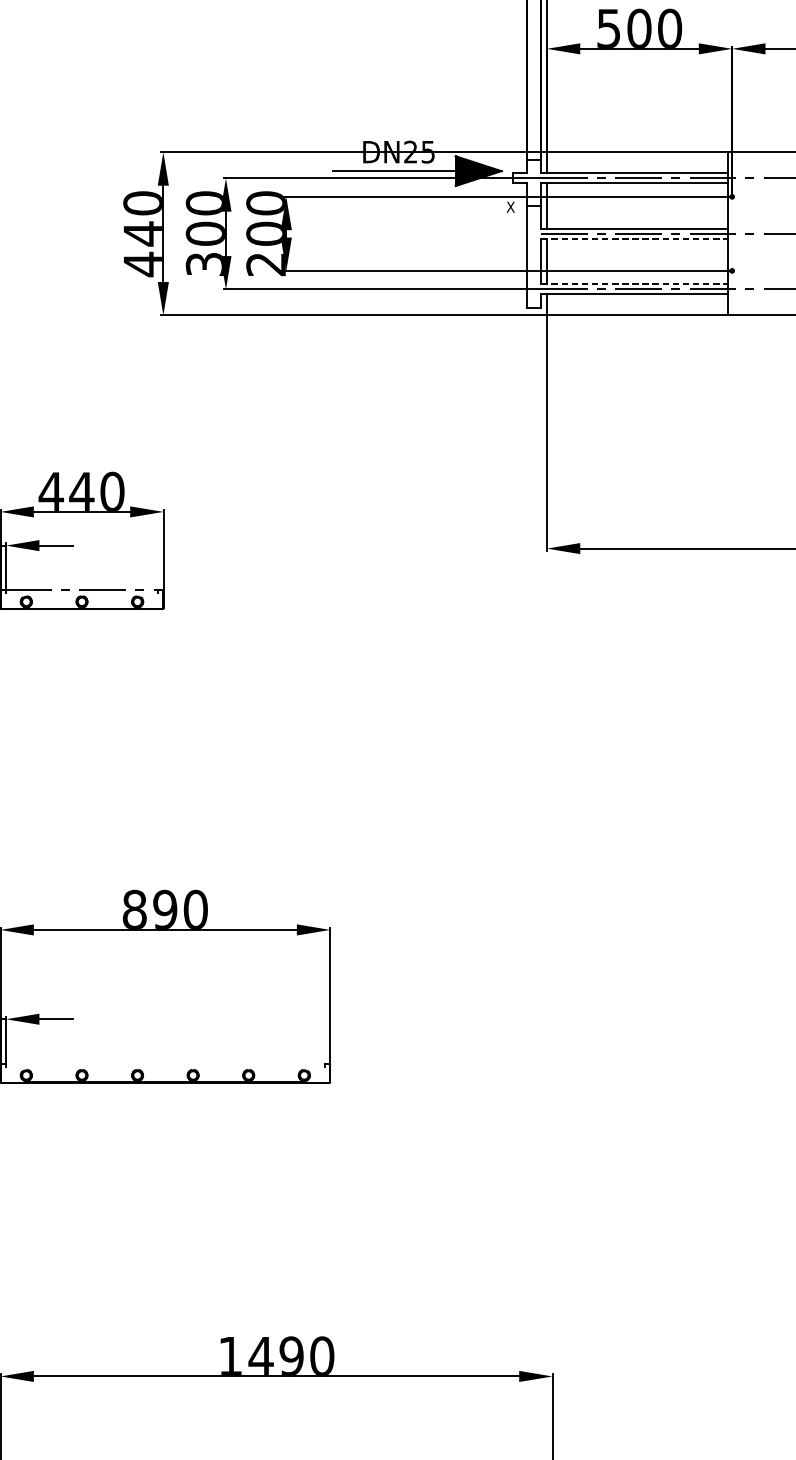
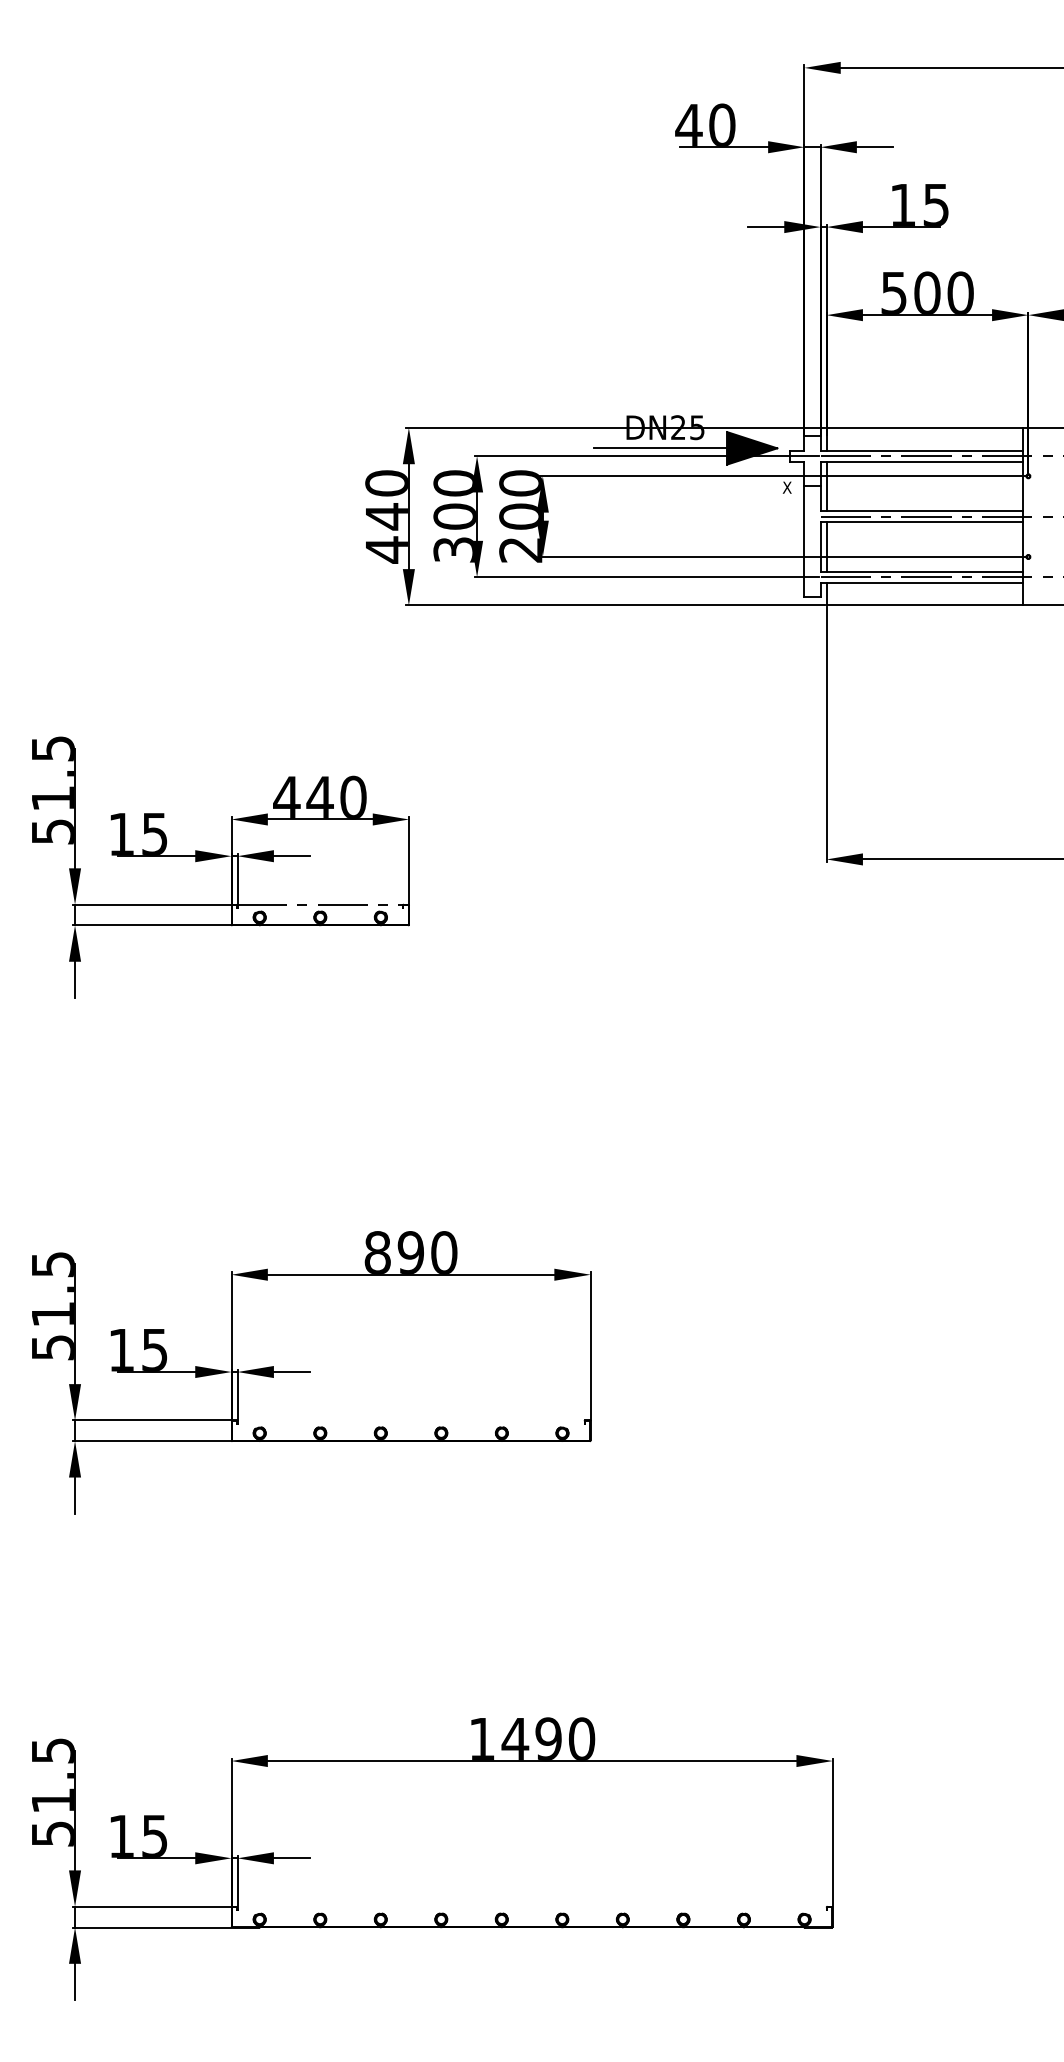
line: (634, 239) -> (922, 522), dashed -> solid
line: (634, 284) -> (922, 571), dashed -> solid

